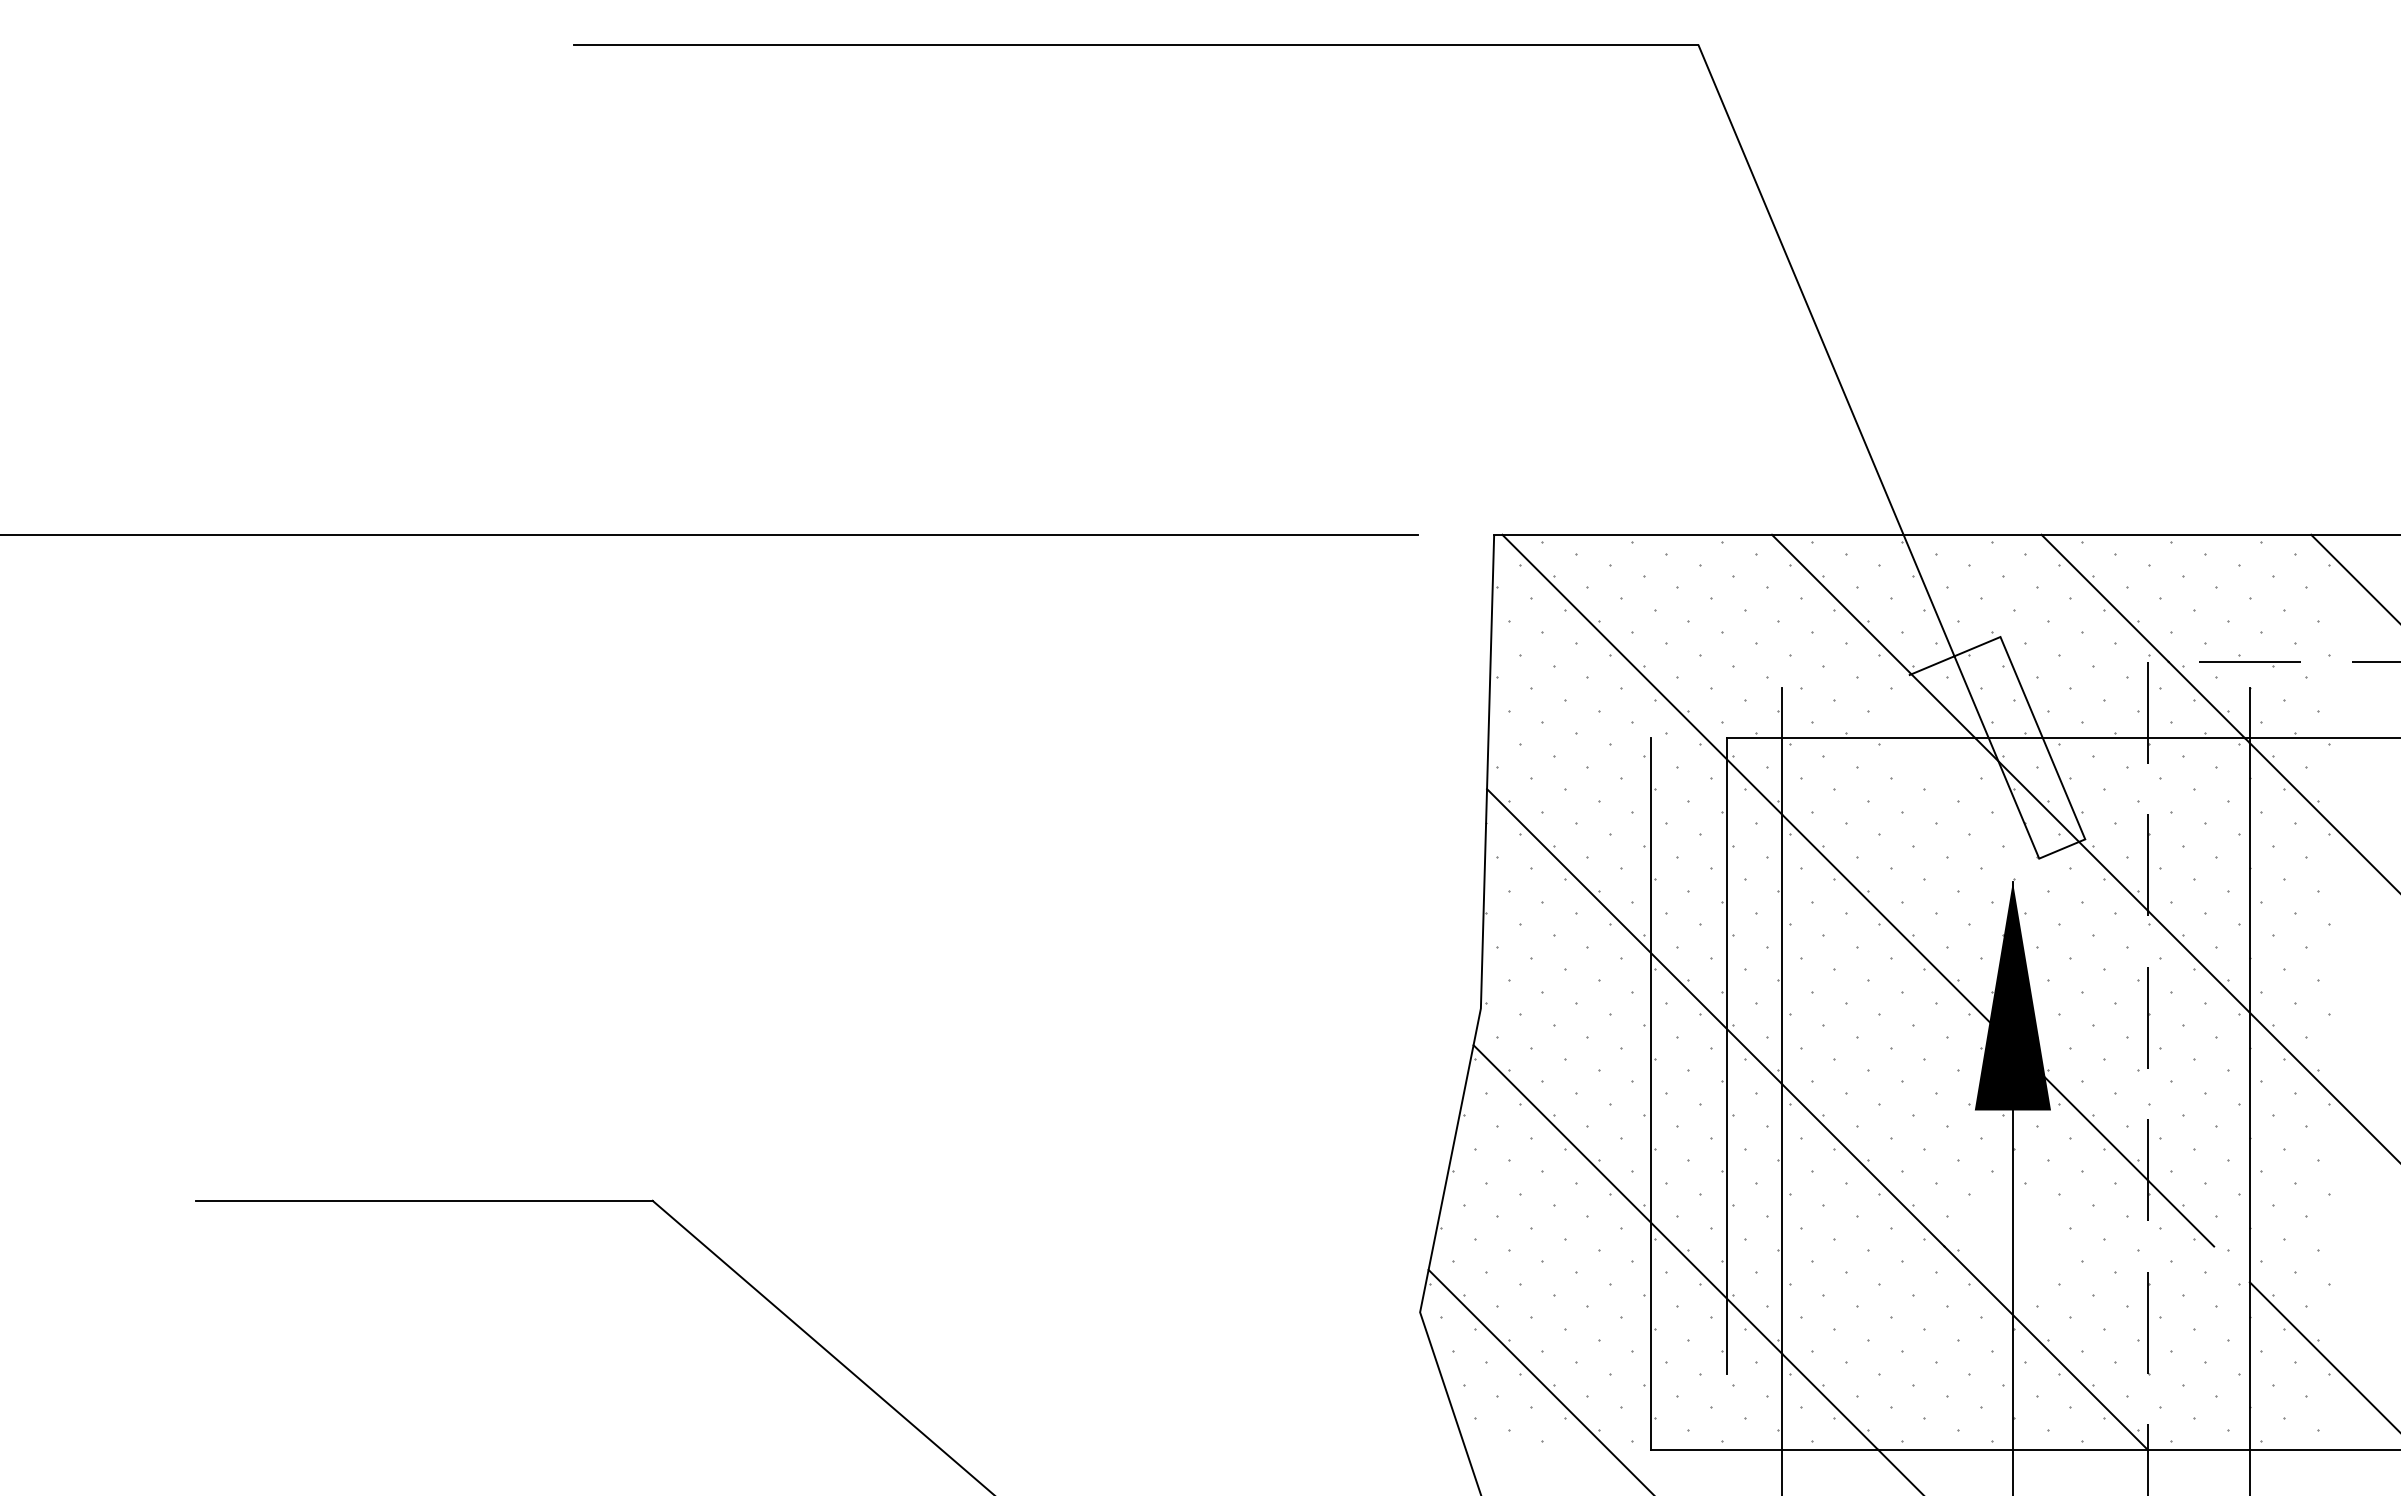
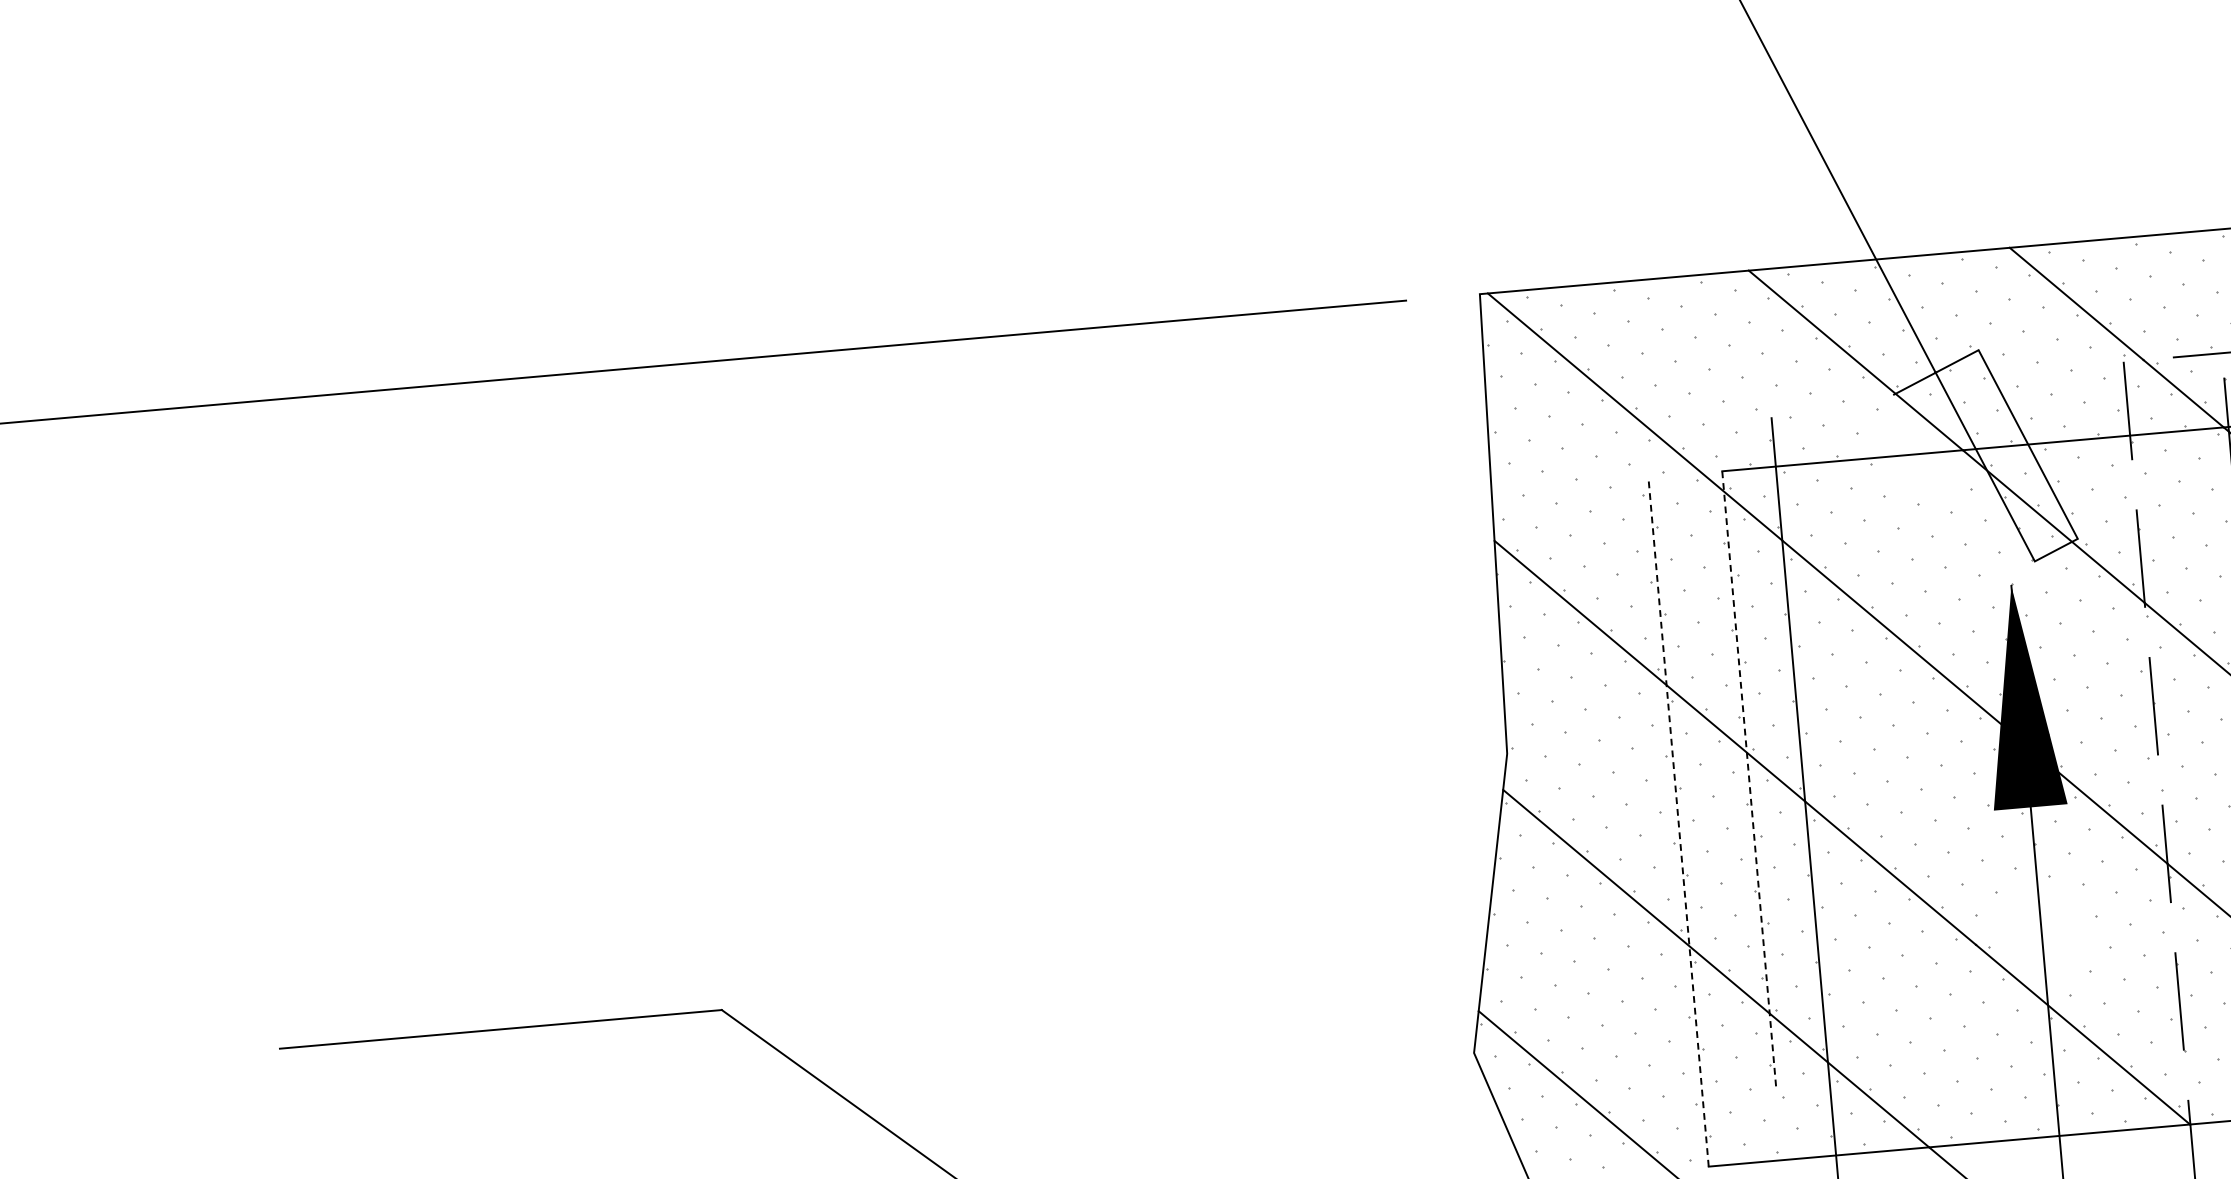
line: (1726, 1055) -> (1748, 778), solid -> dashed
line: (1650, 1094) -> (1678, 822), solid -> dashed

